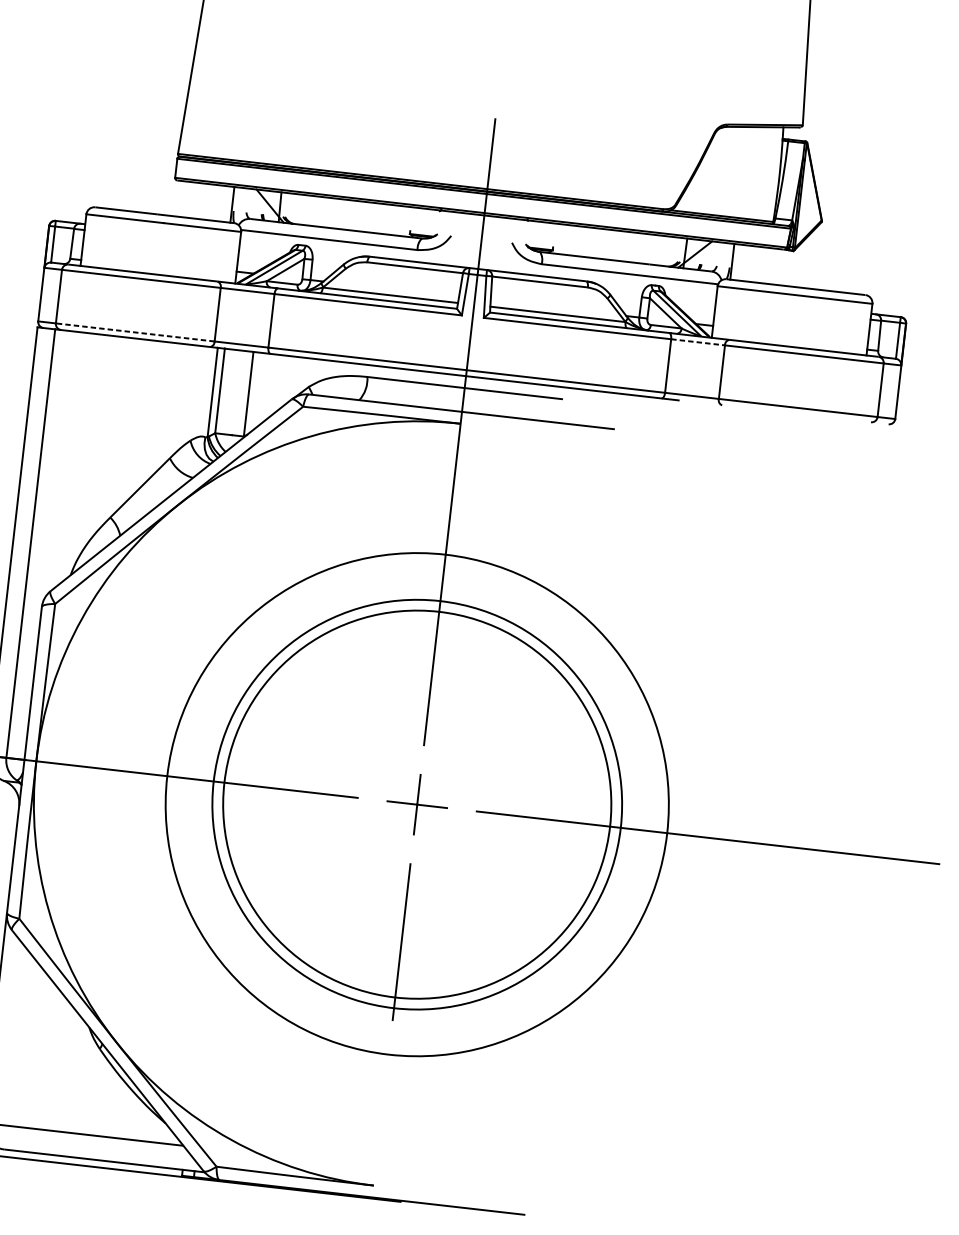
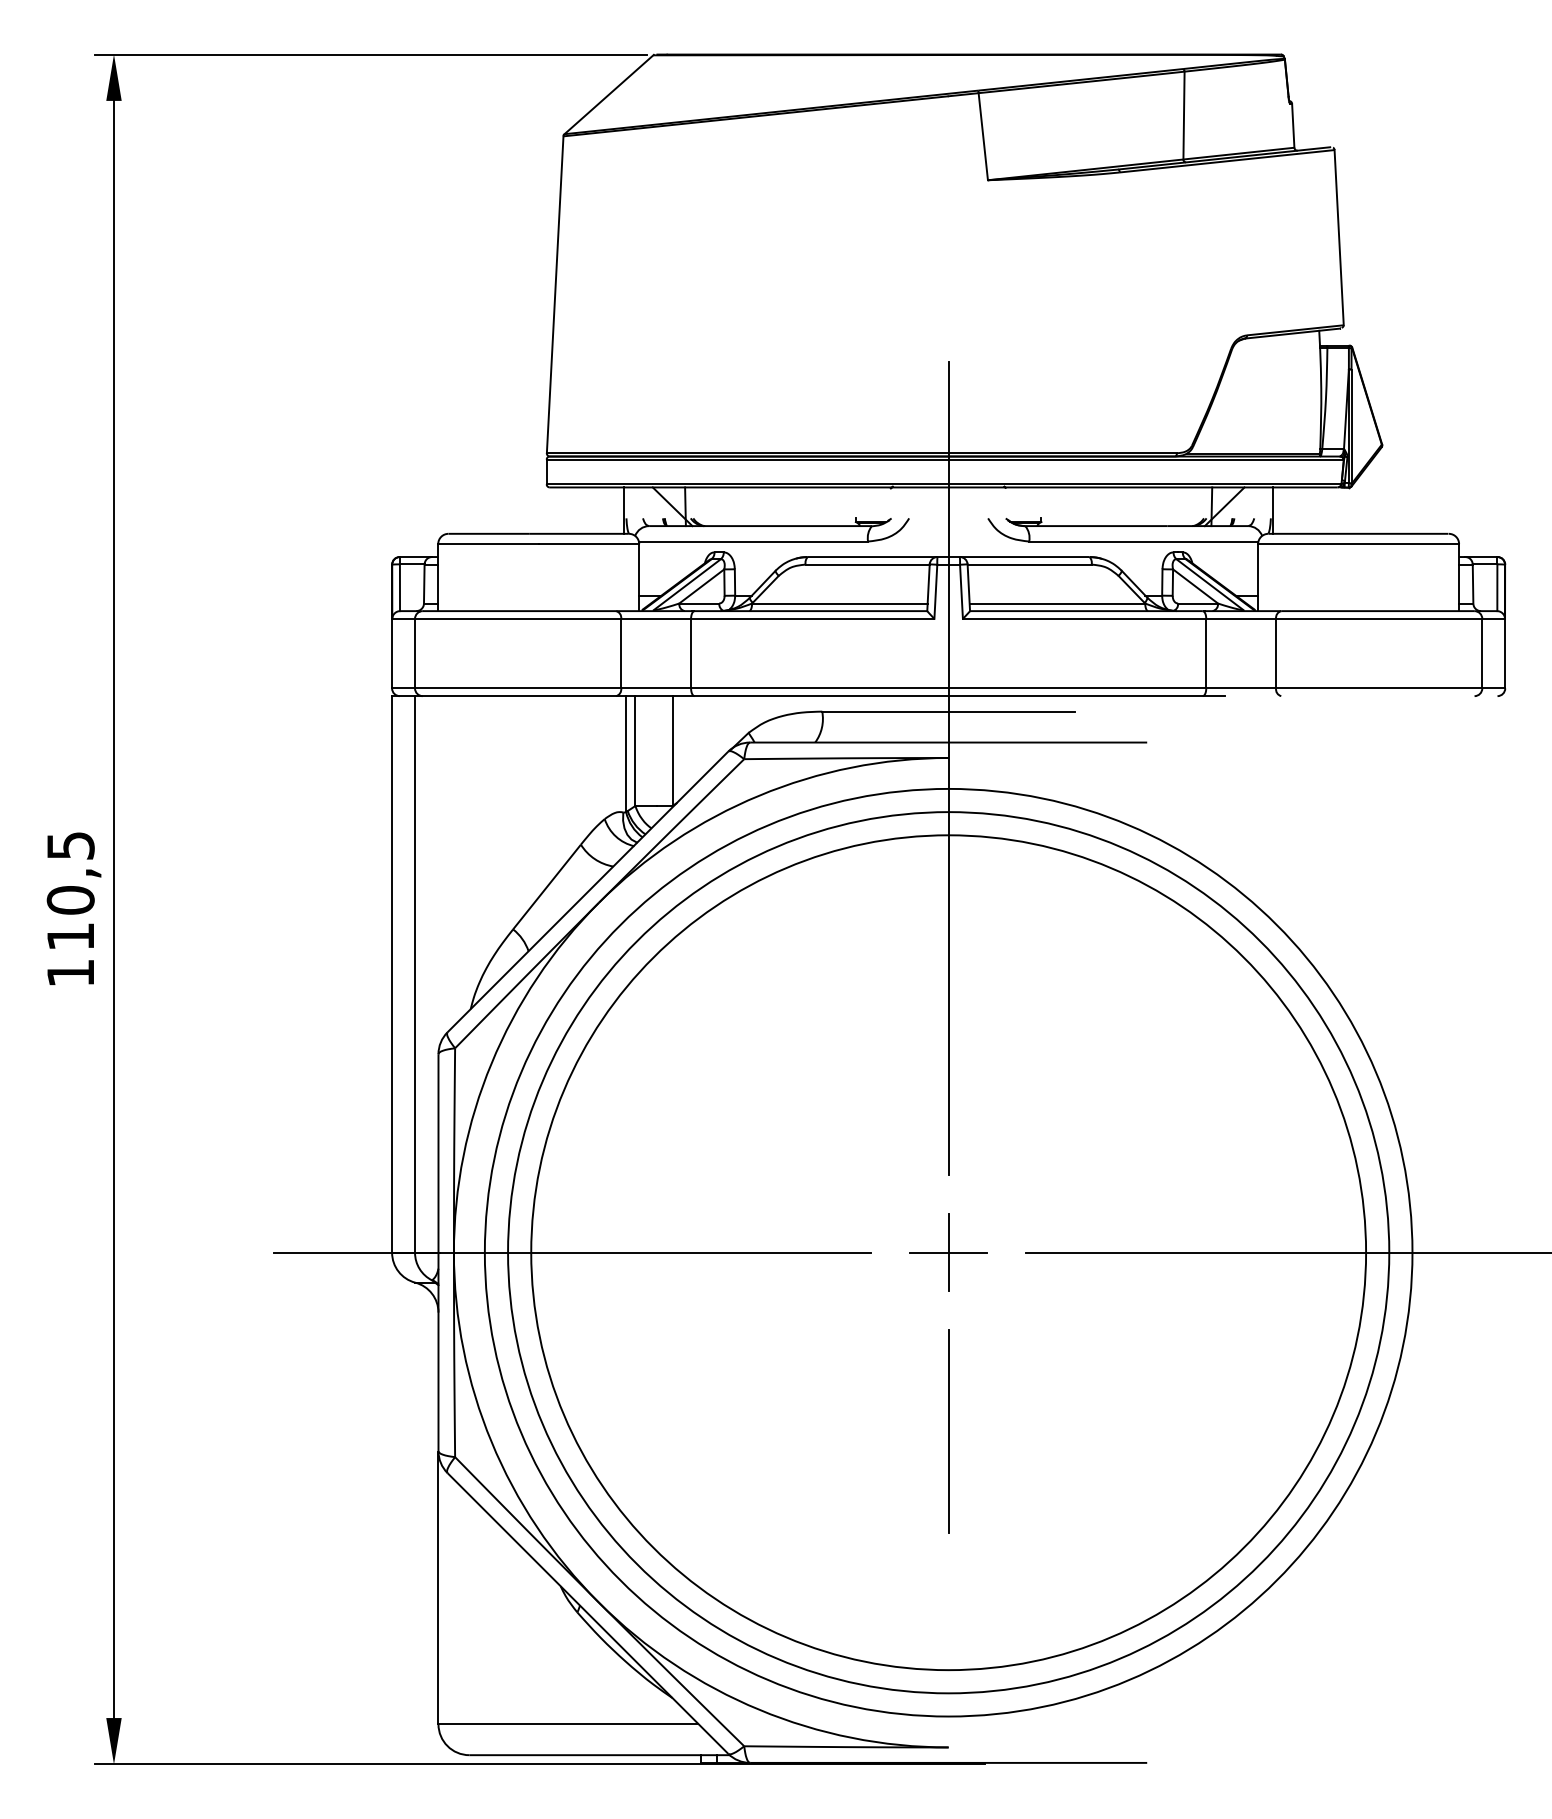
line: (134, 332) -> (517, 688), dashed -> solid
line: (698, 342) -> (1241, 618), dashed -> solid
circle: (417, 804) -> (948, 1252), size x1.43
circle: (417, 804) -> (948, 1252), size x1.67
circle: (417, 804) -> (948, 1252), size x1.67

